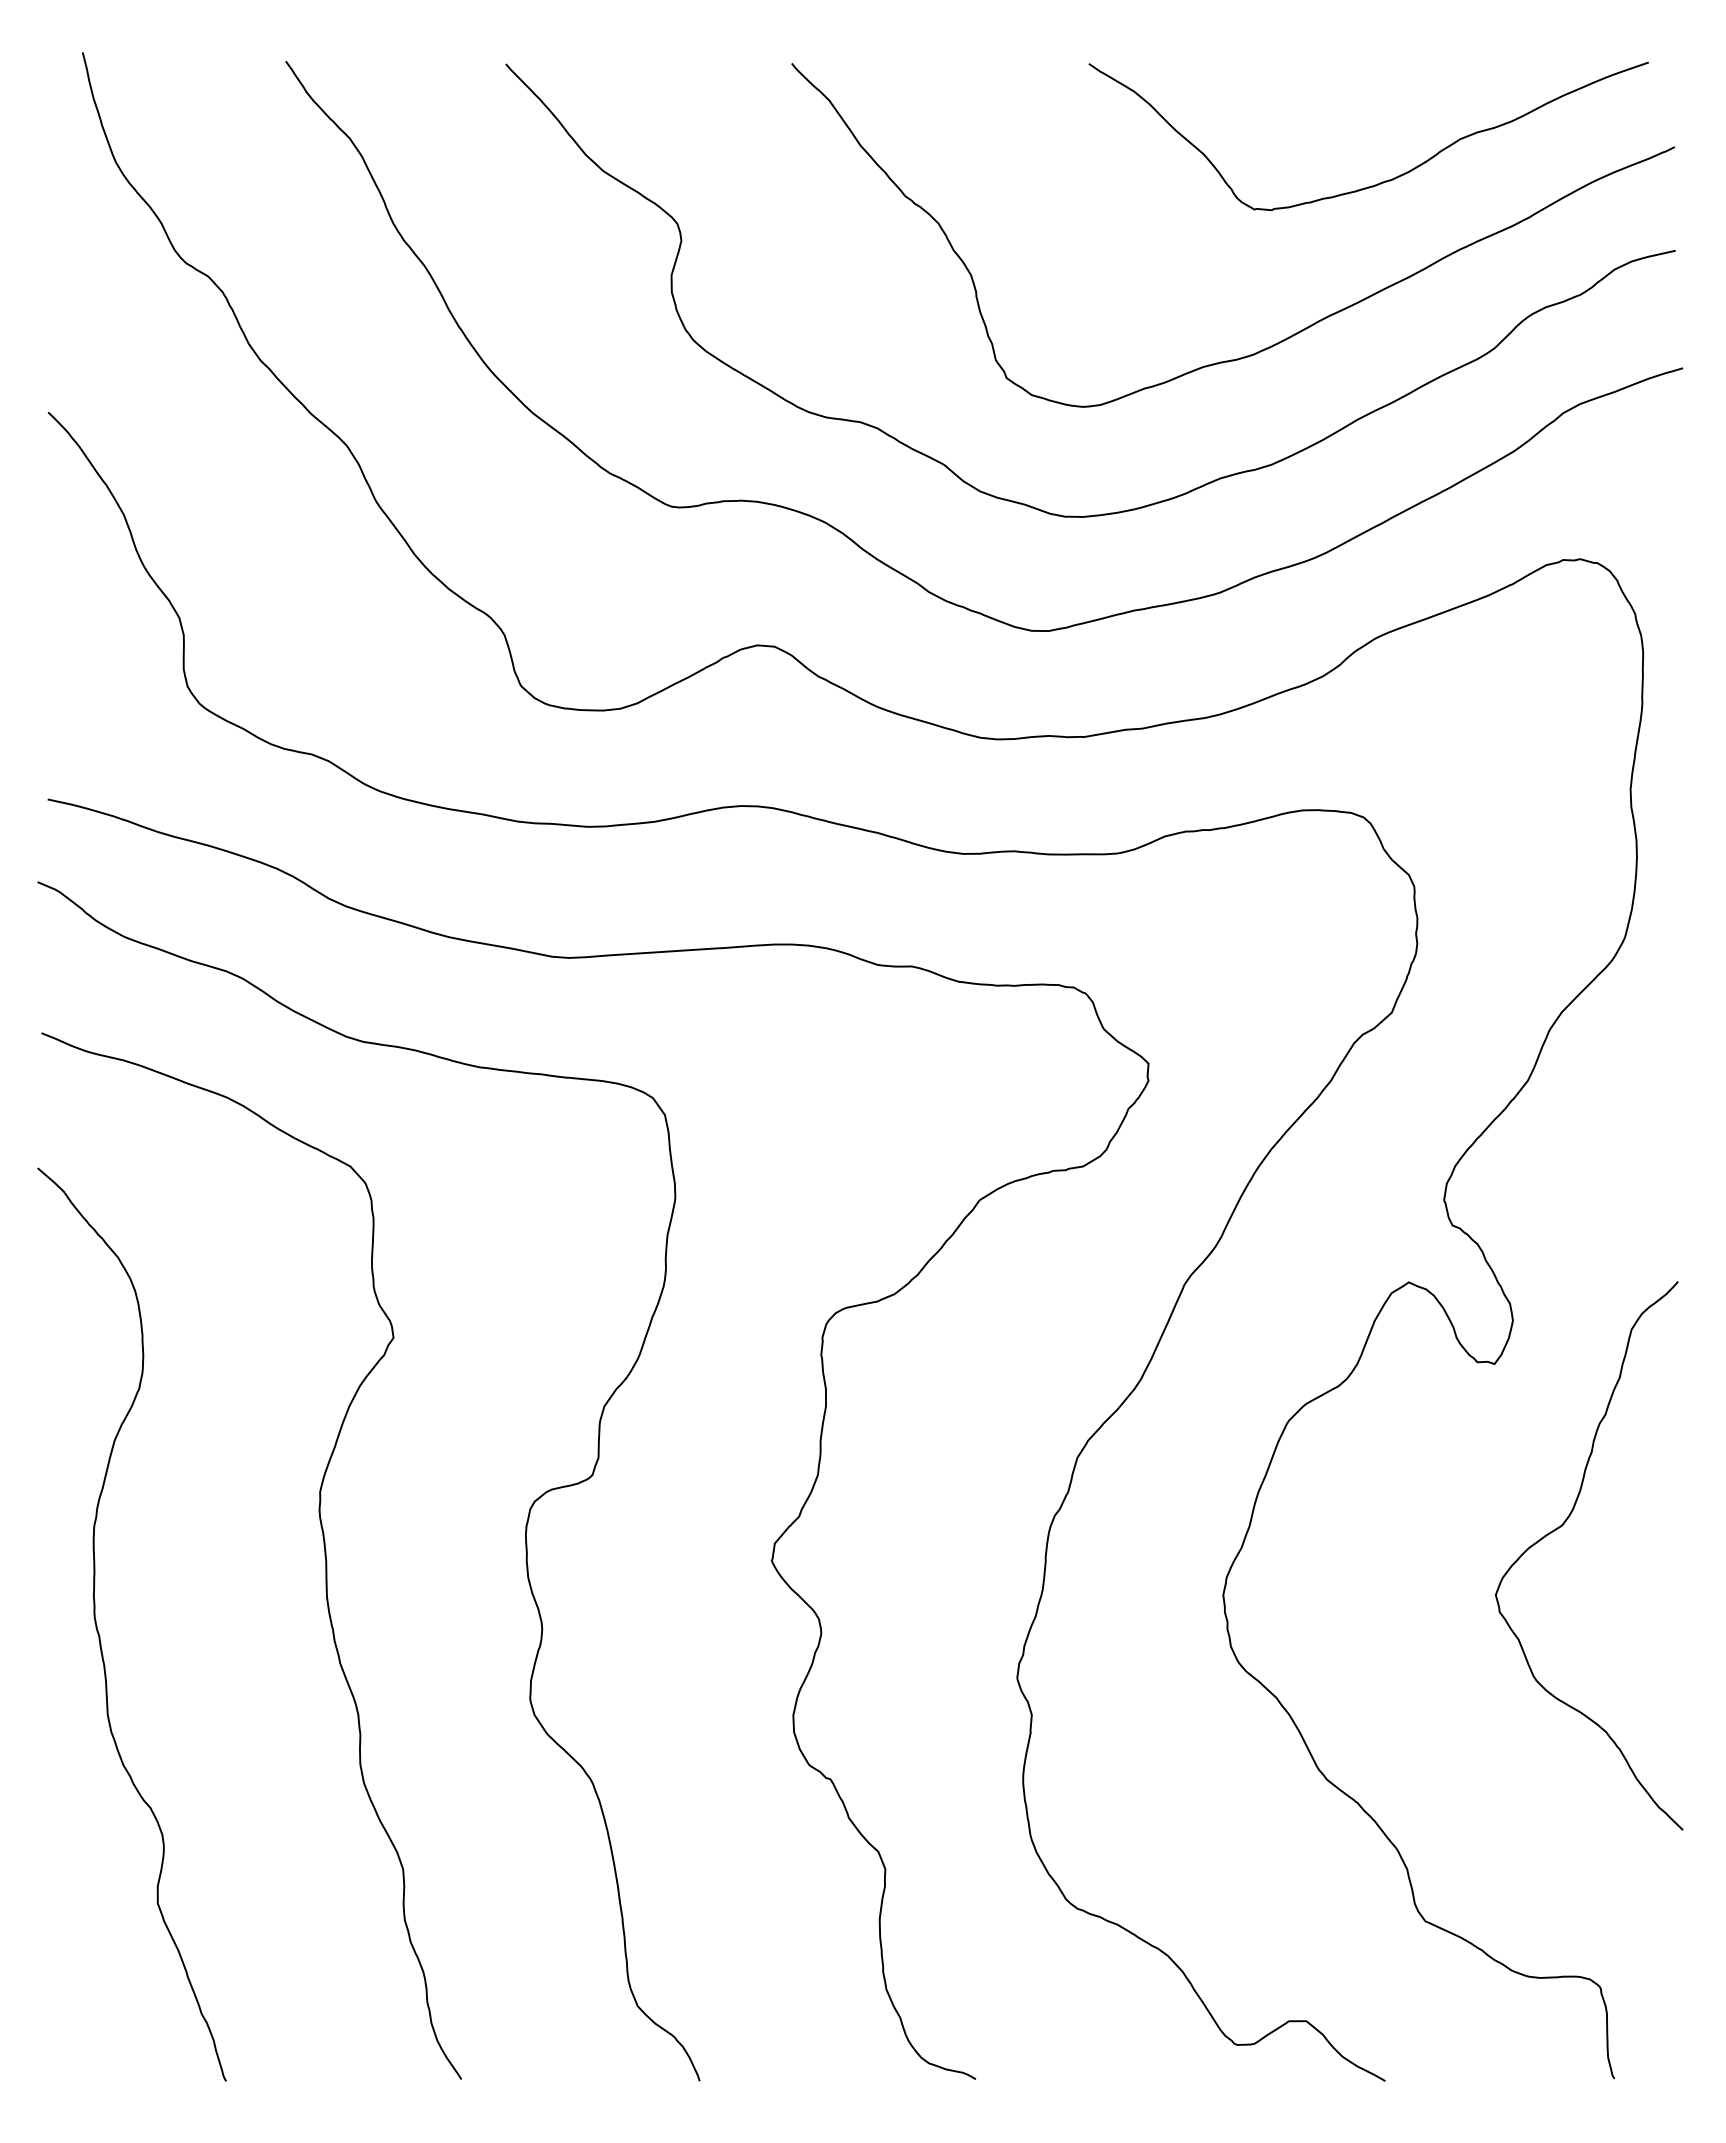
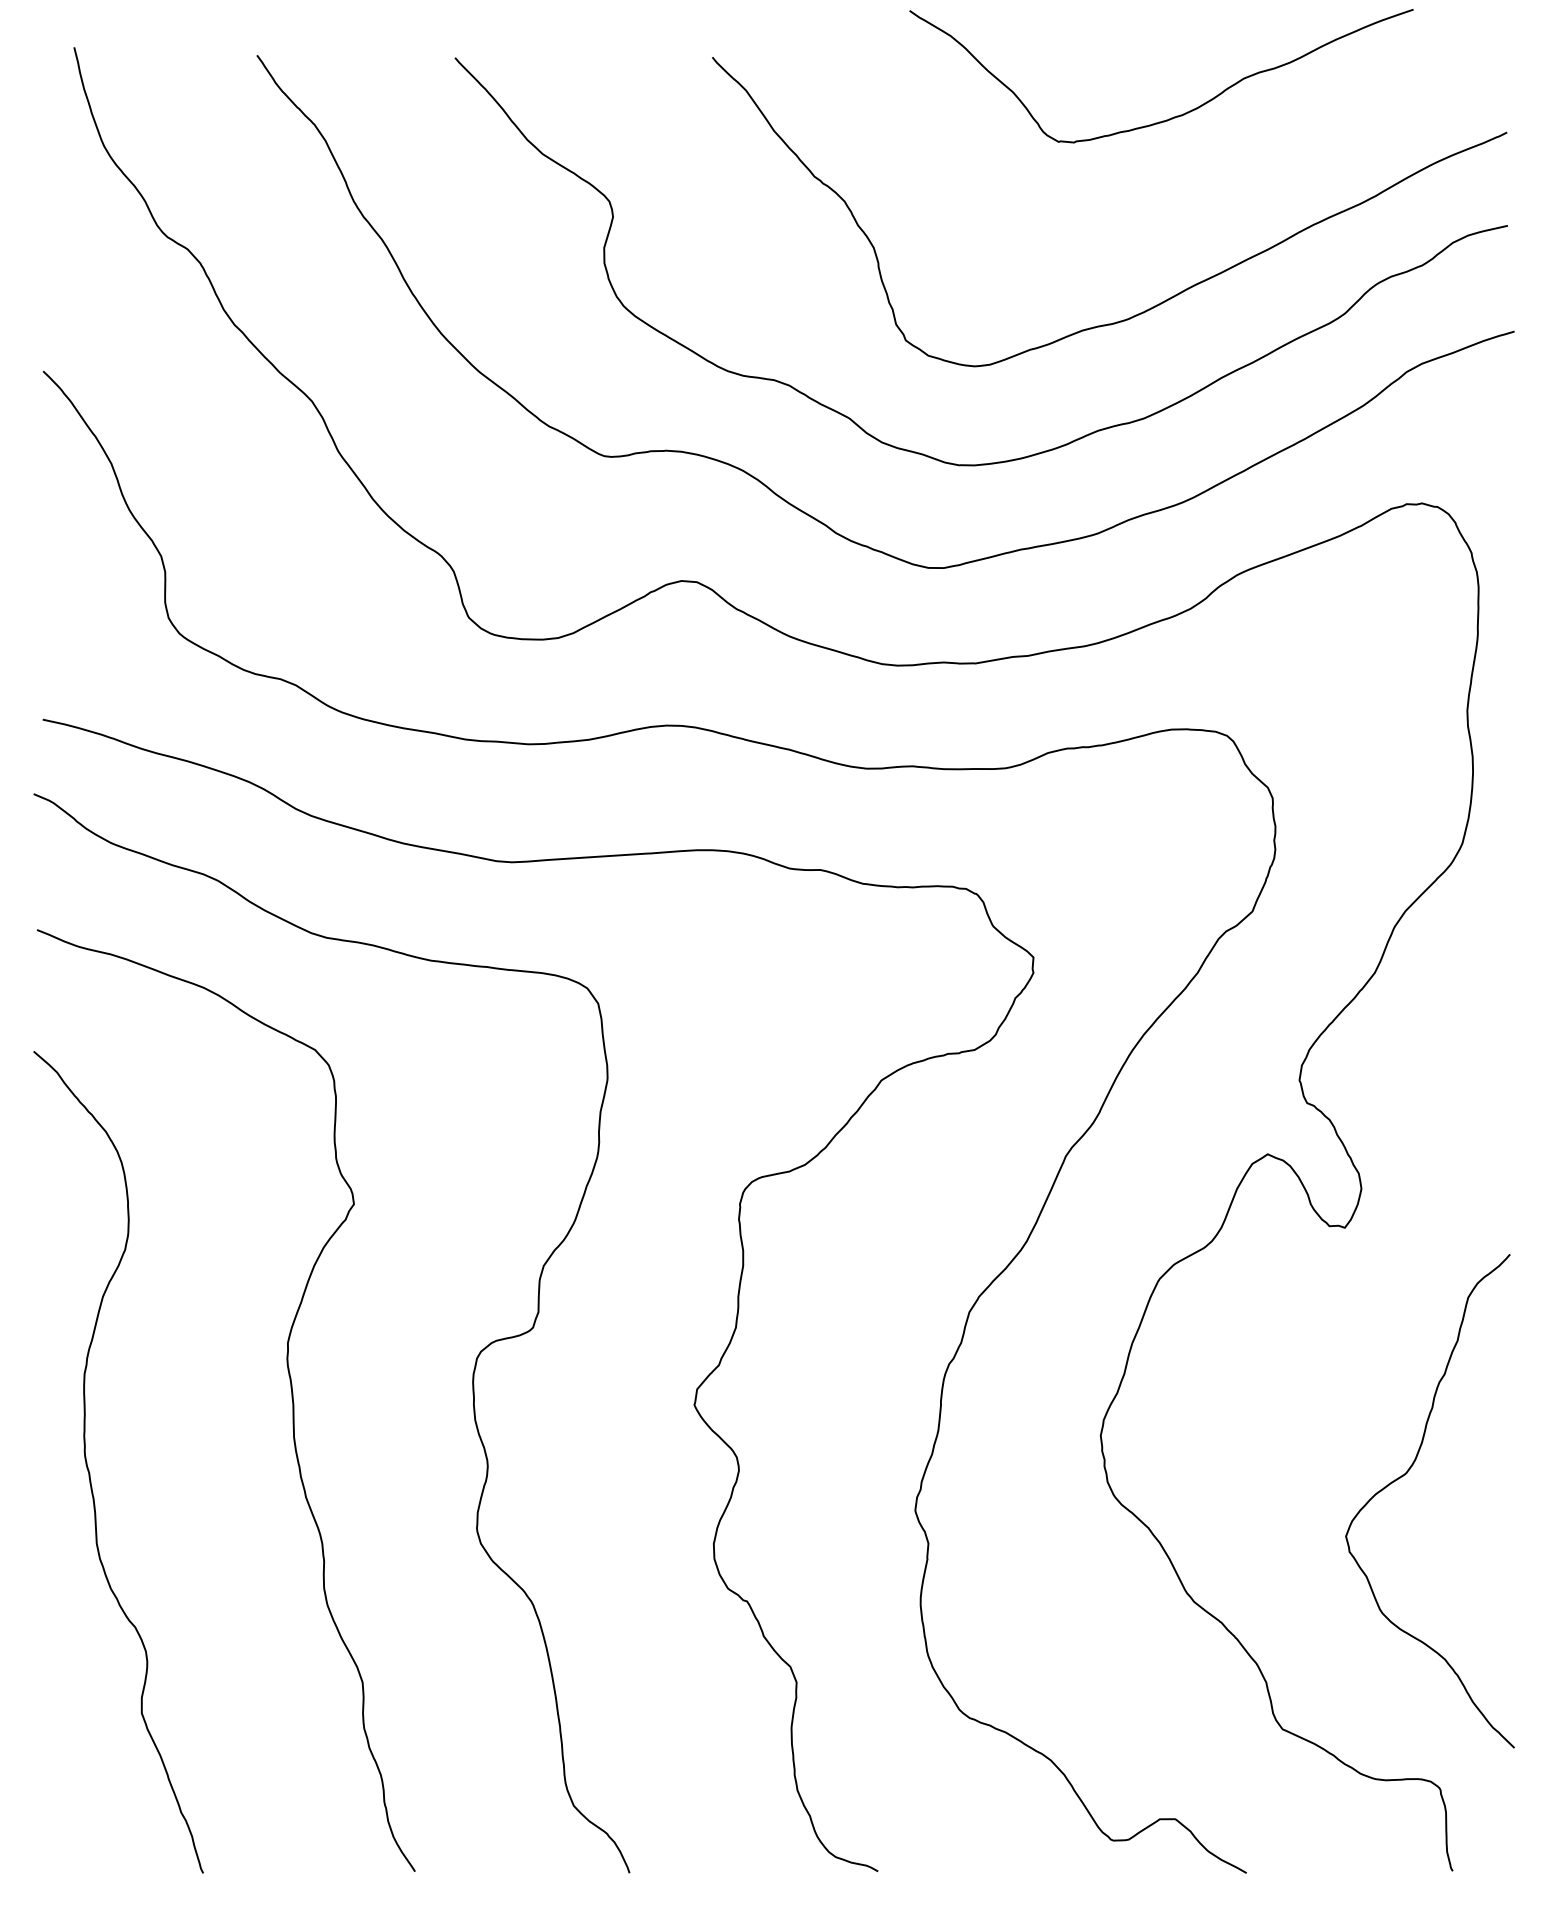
curve: (1382, 181) -> (1173, 116), moved
curve: (1561, 1527) -> (1405, 1475), moved

